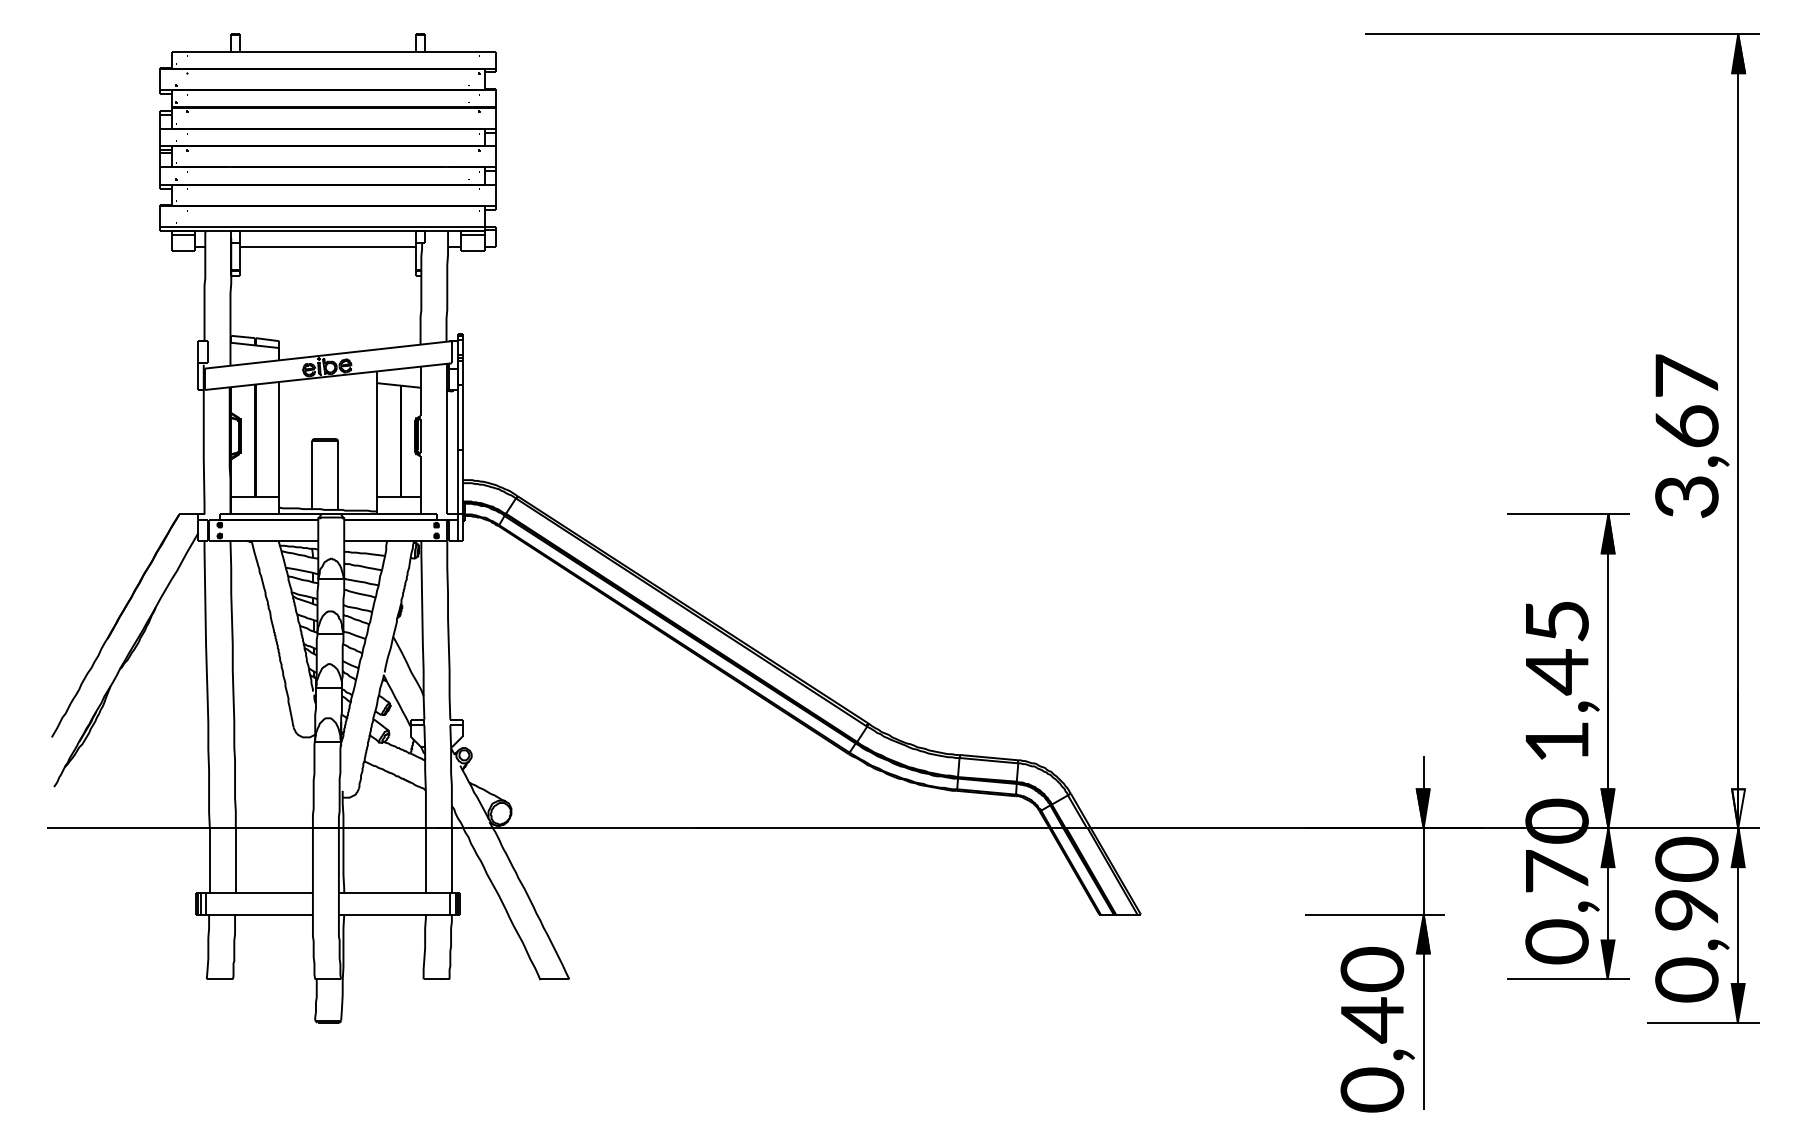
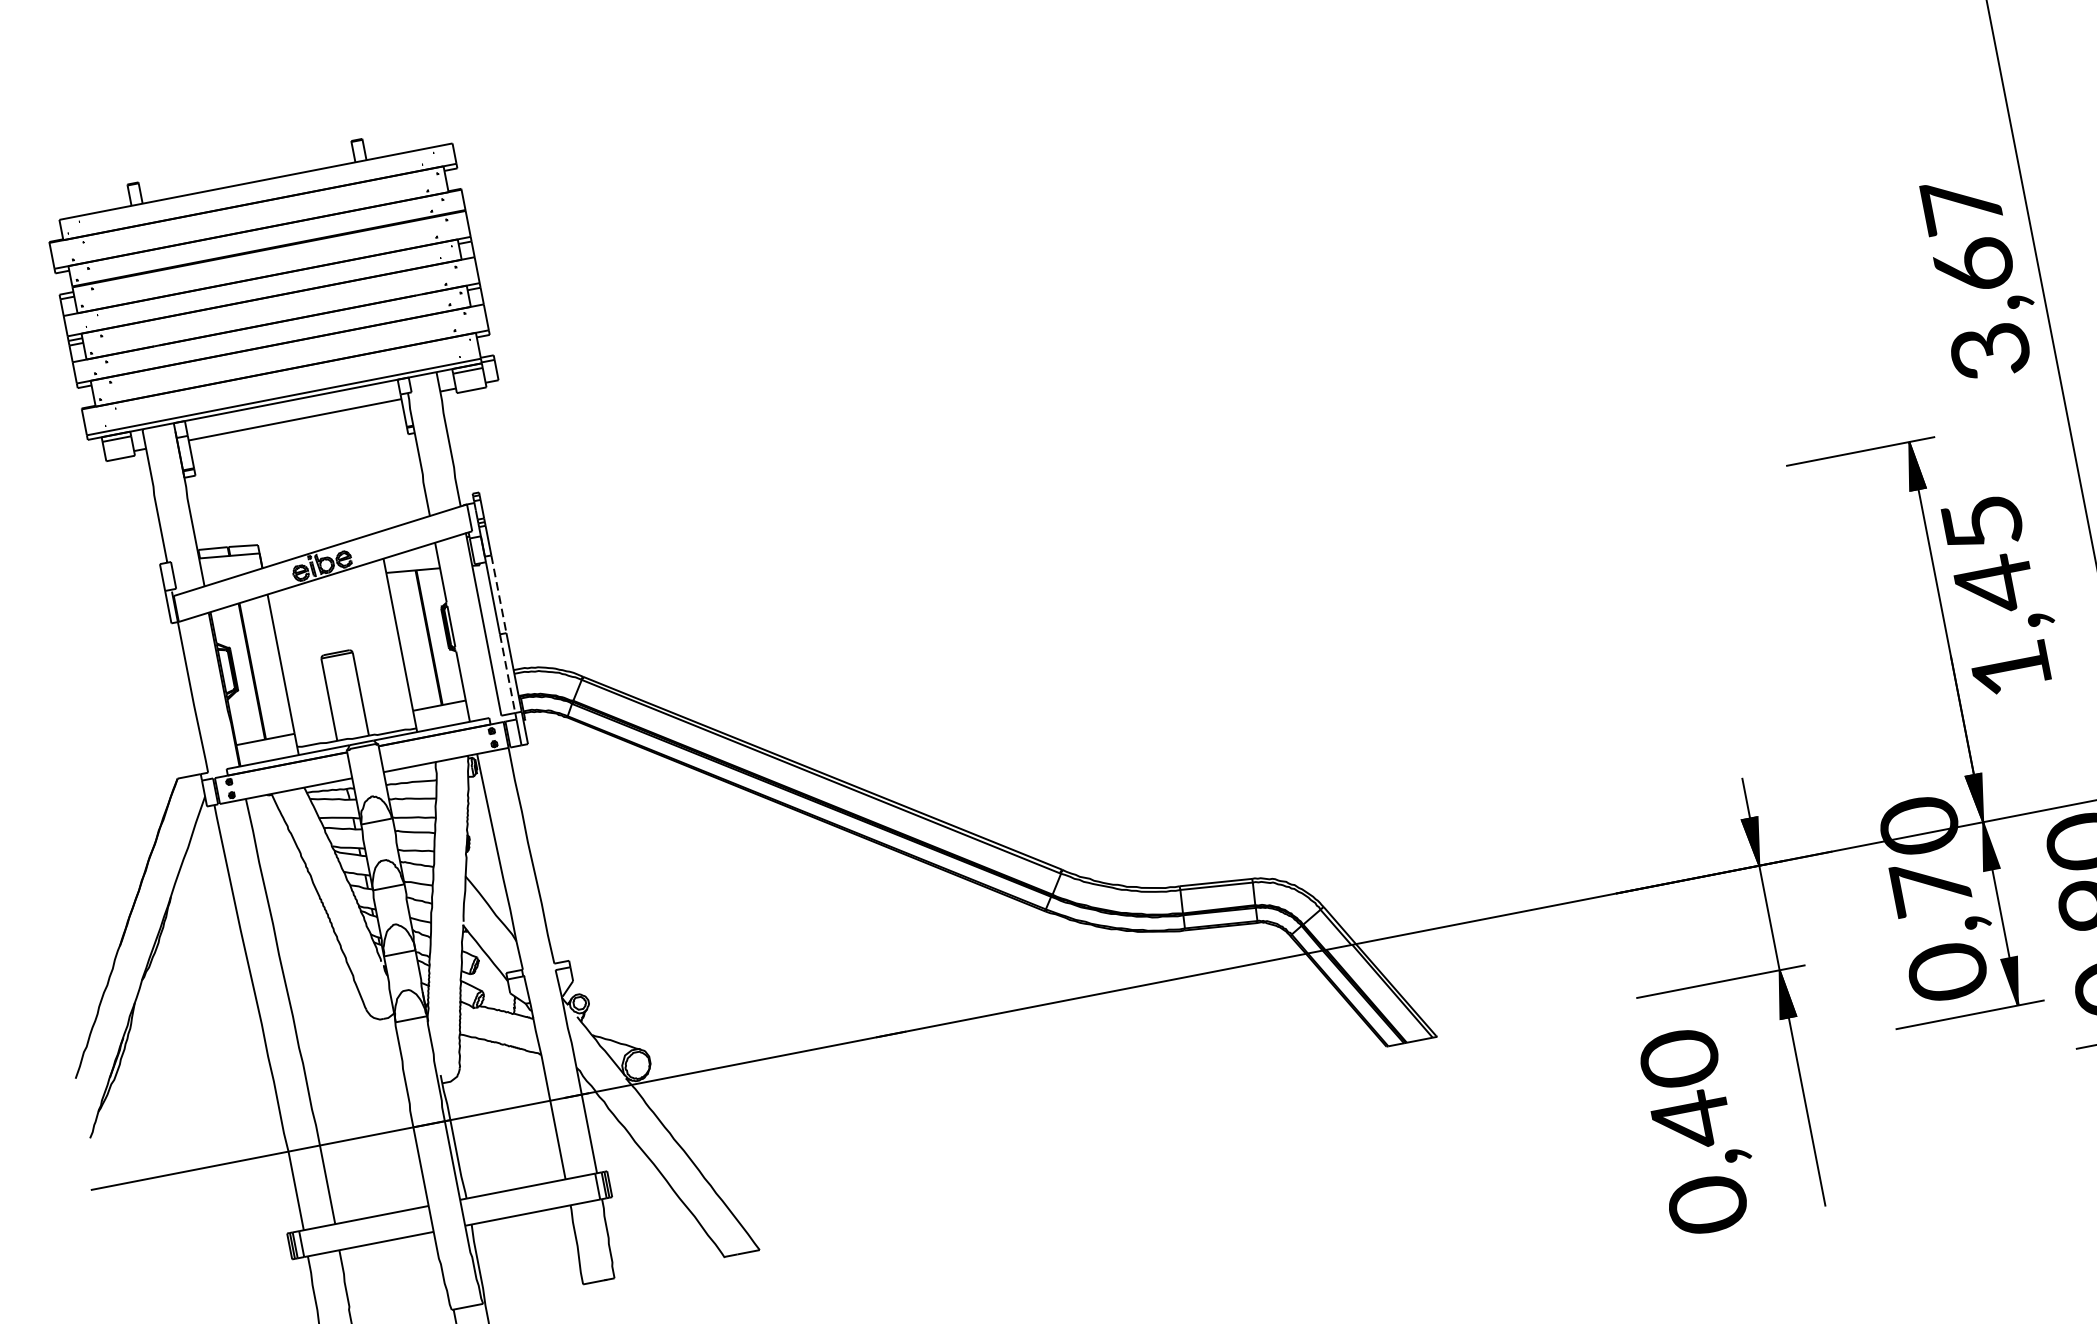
line: (463, 418) -> (499, 595), solid -> dashed
text: (1692, 436) -> (1982, 276), moved
line: (457, 482) -> (507, 674), solid -> dashed
text: (1562, 680) -> (2002, 593), moved
text: (1377, 1029) -> (1699, 1130), moved

